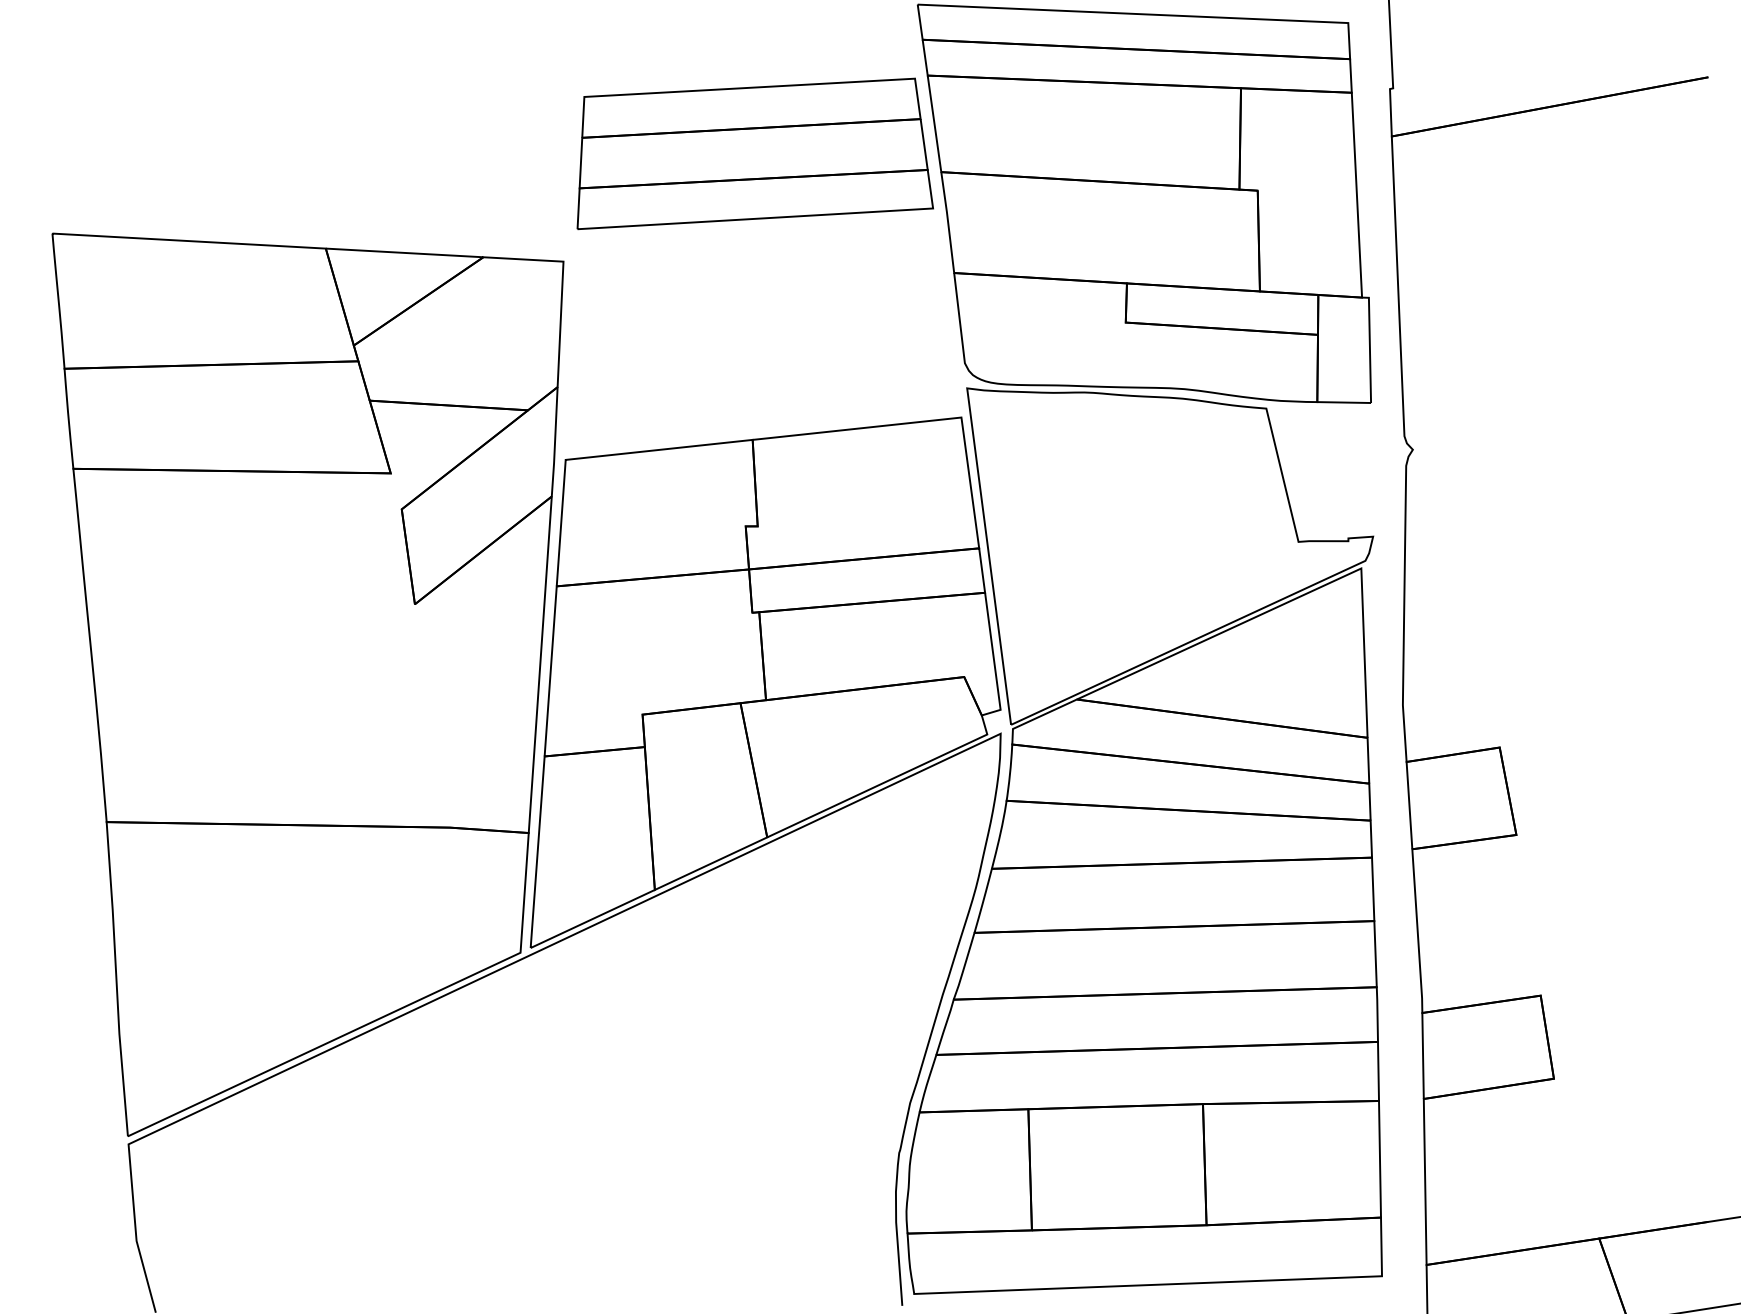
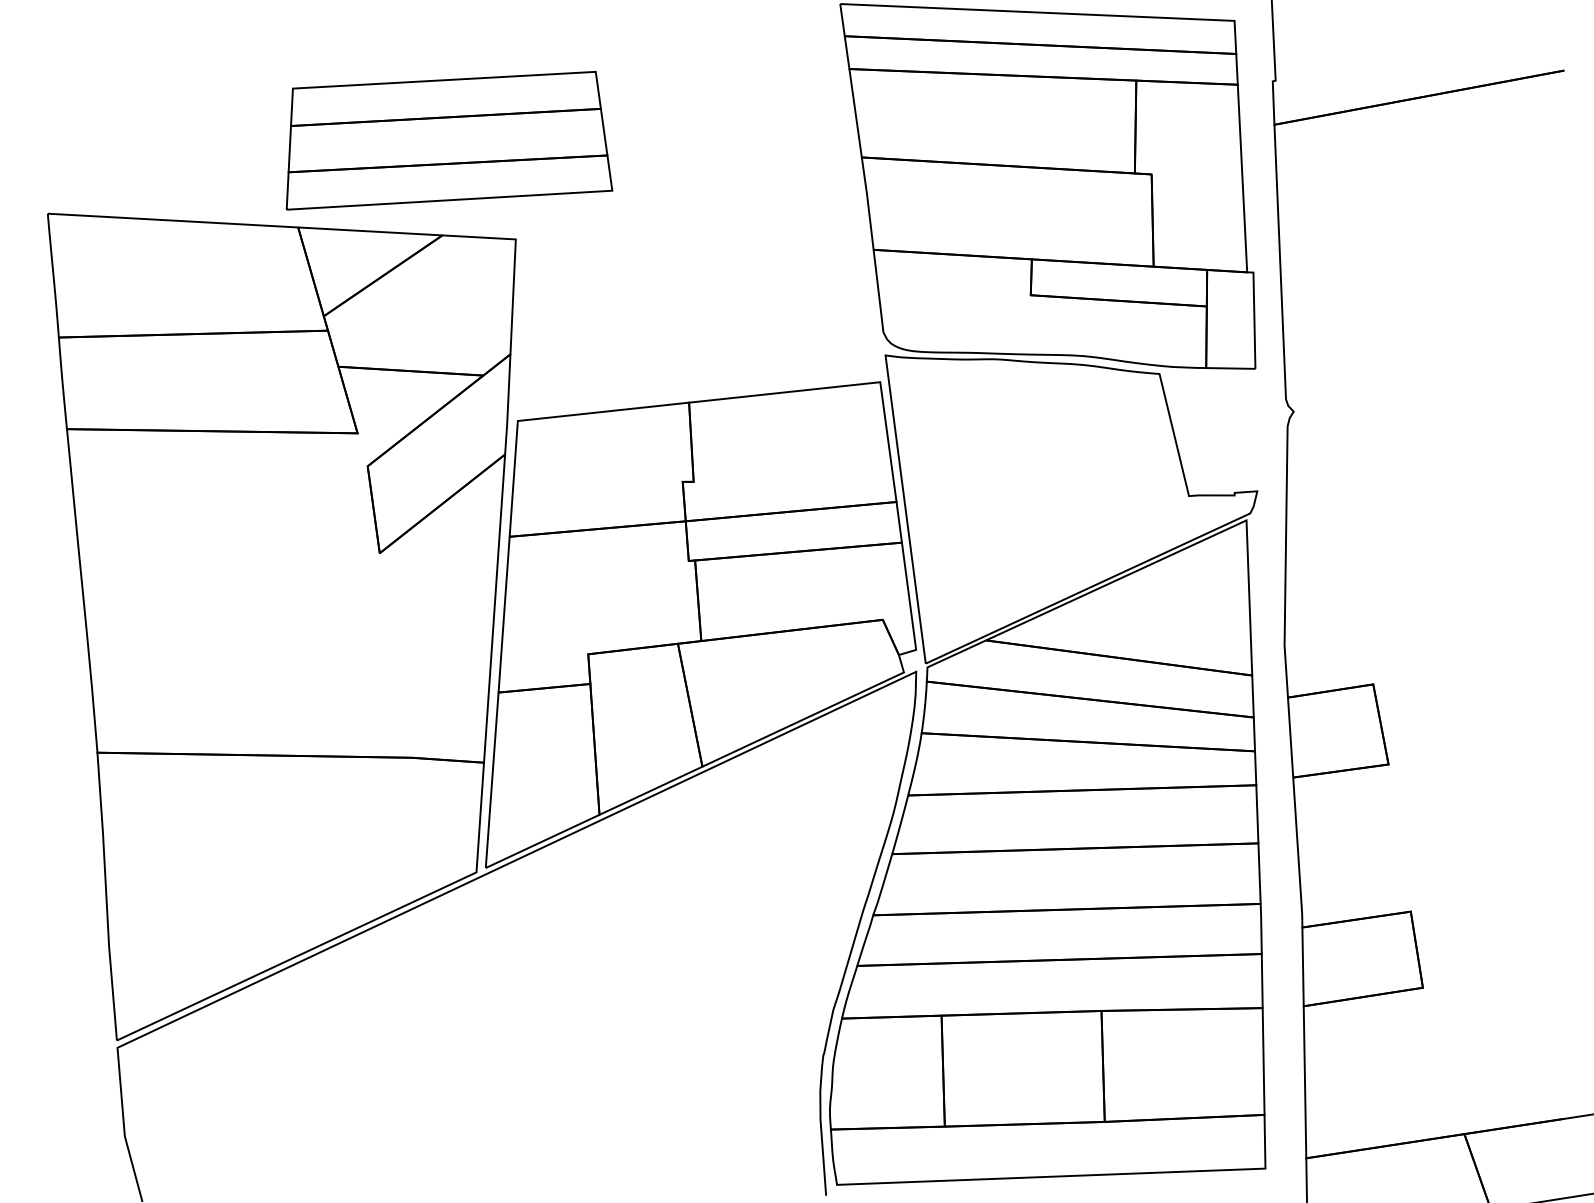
part: (755, 153) -> (449, 140), moved

